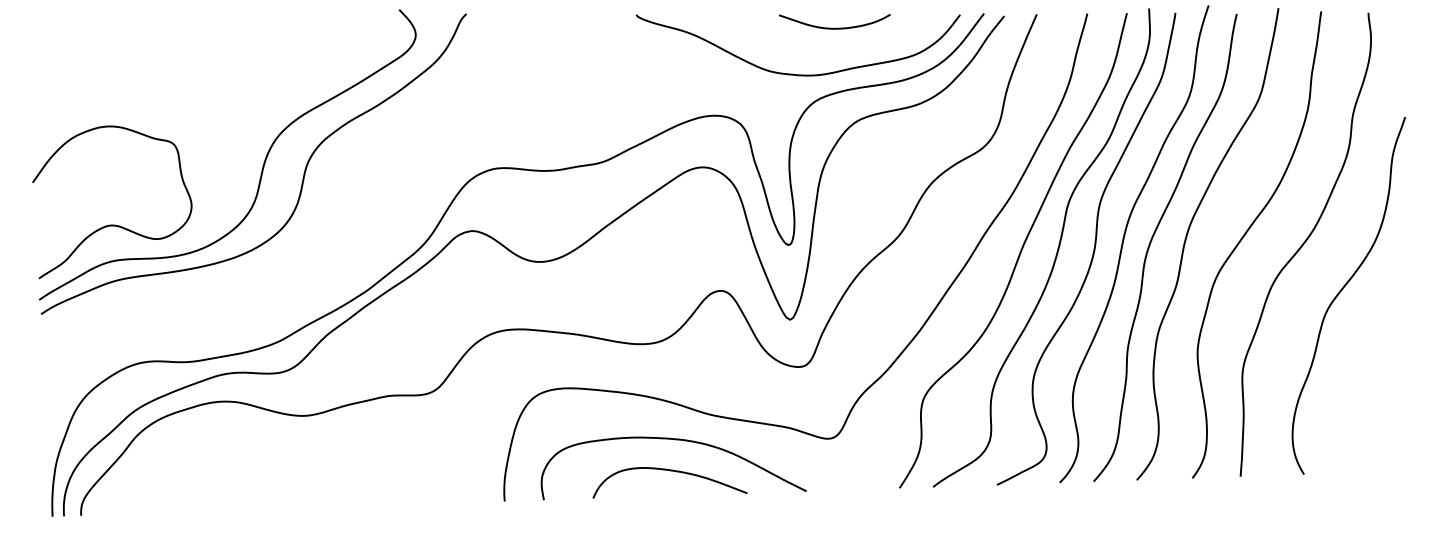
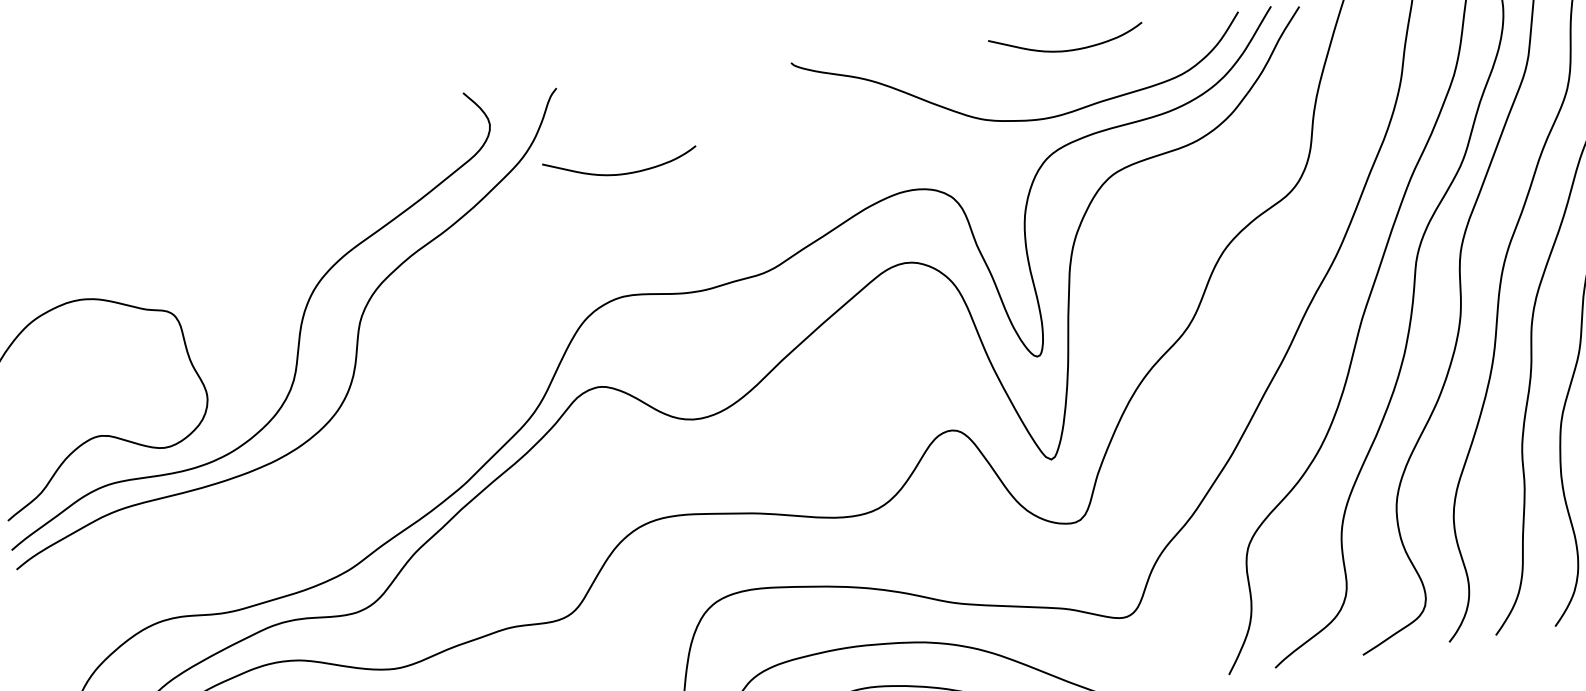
curve: (505, 79) -> (620, 172), added

